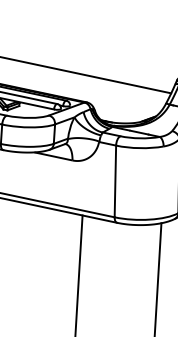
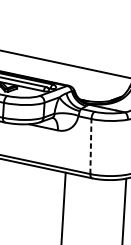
line: (115, 181) -> (90, 146), solid -> dashed

